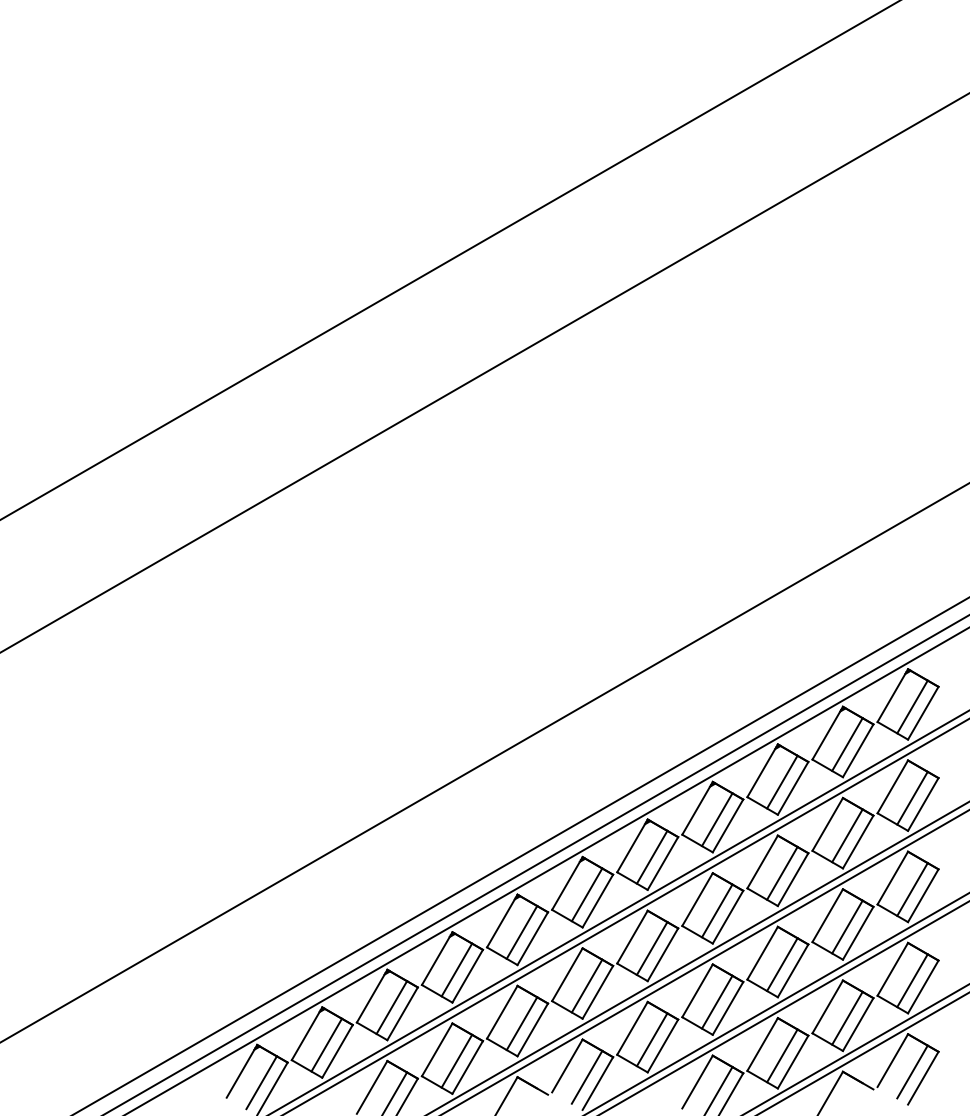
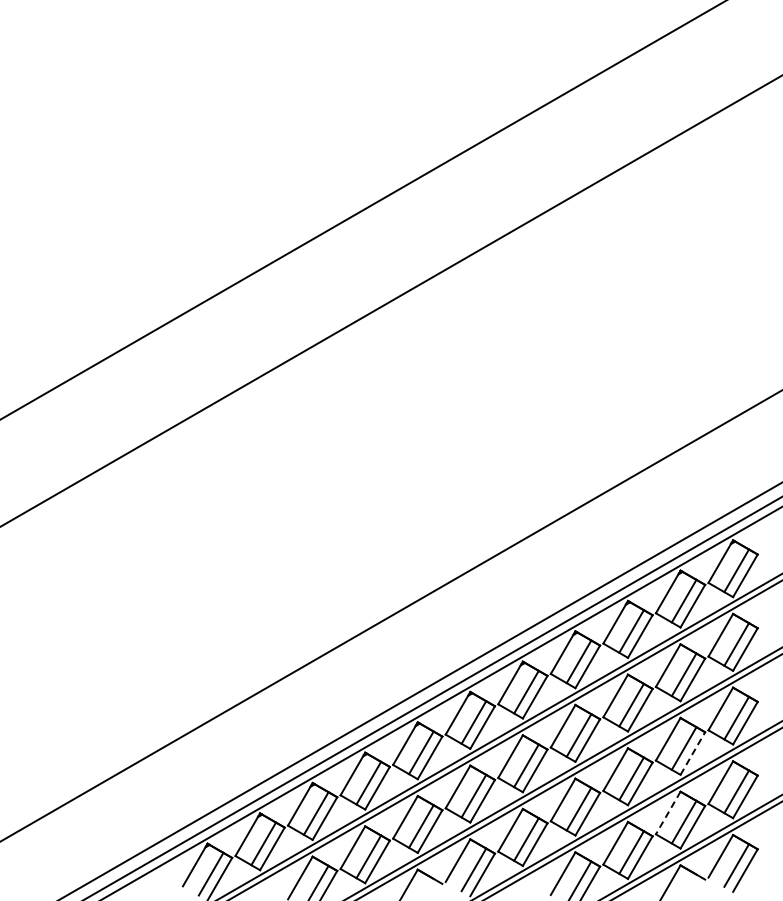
line: (857, 933) -> (692, 753), solid -> dashed
line: (828, 1007) -> (668, 813), solid -> dashed

